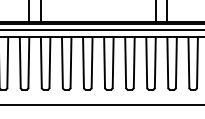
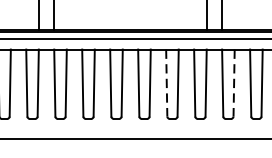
line: (125, 63) -> (166, 84), solid -> dashed
line: (176, 63) -> (234, 84), solid -> dashed

